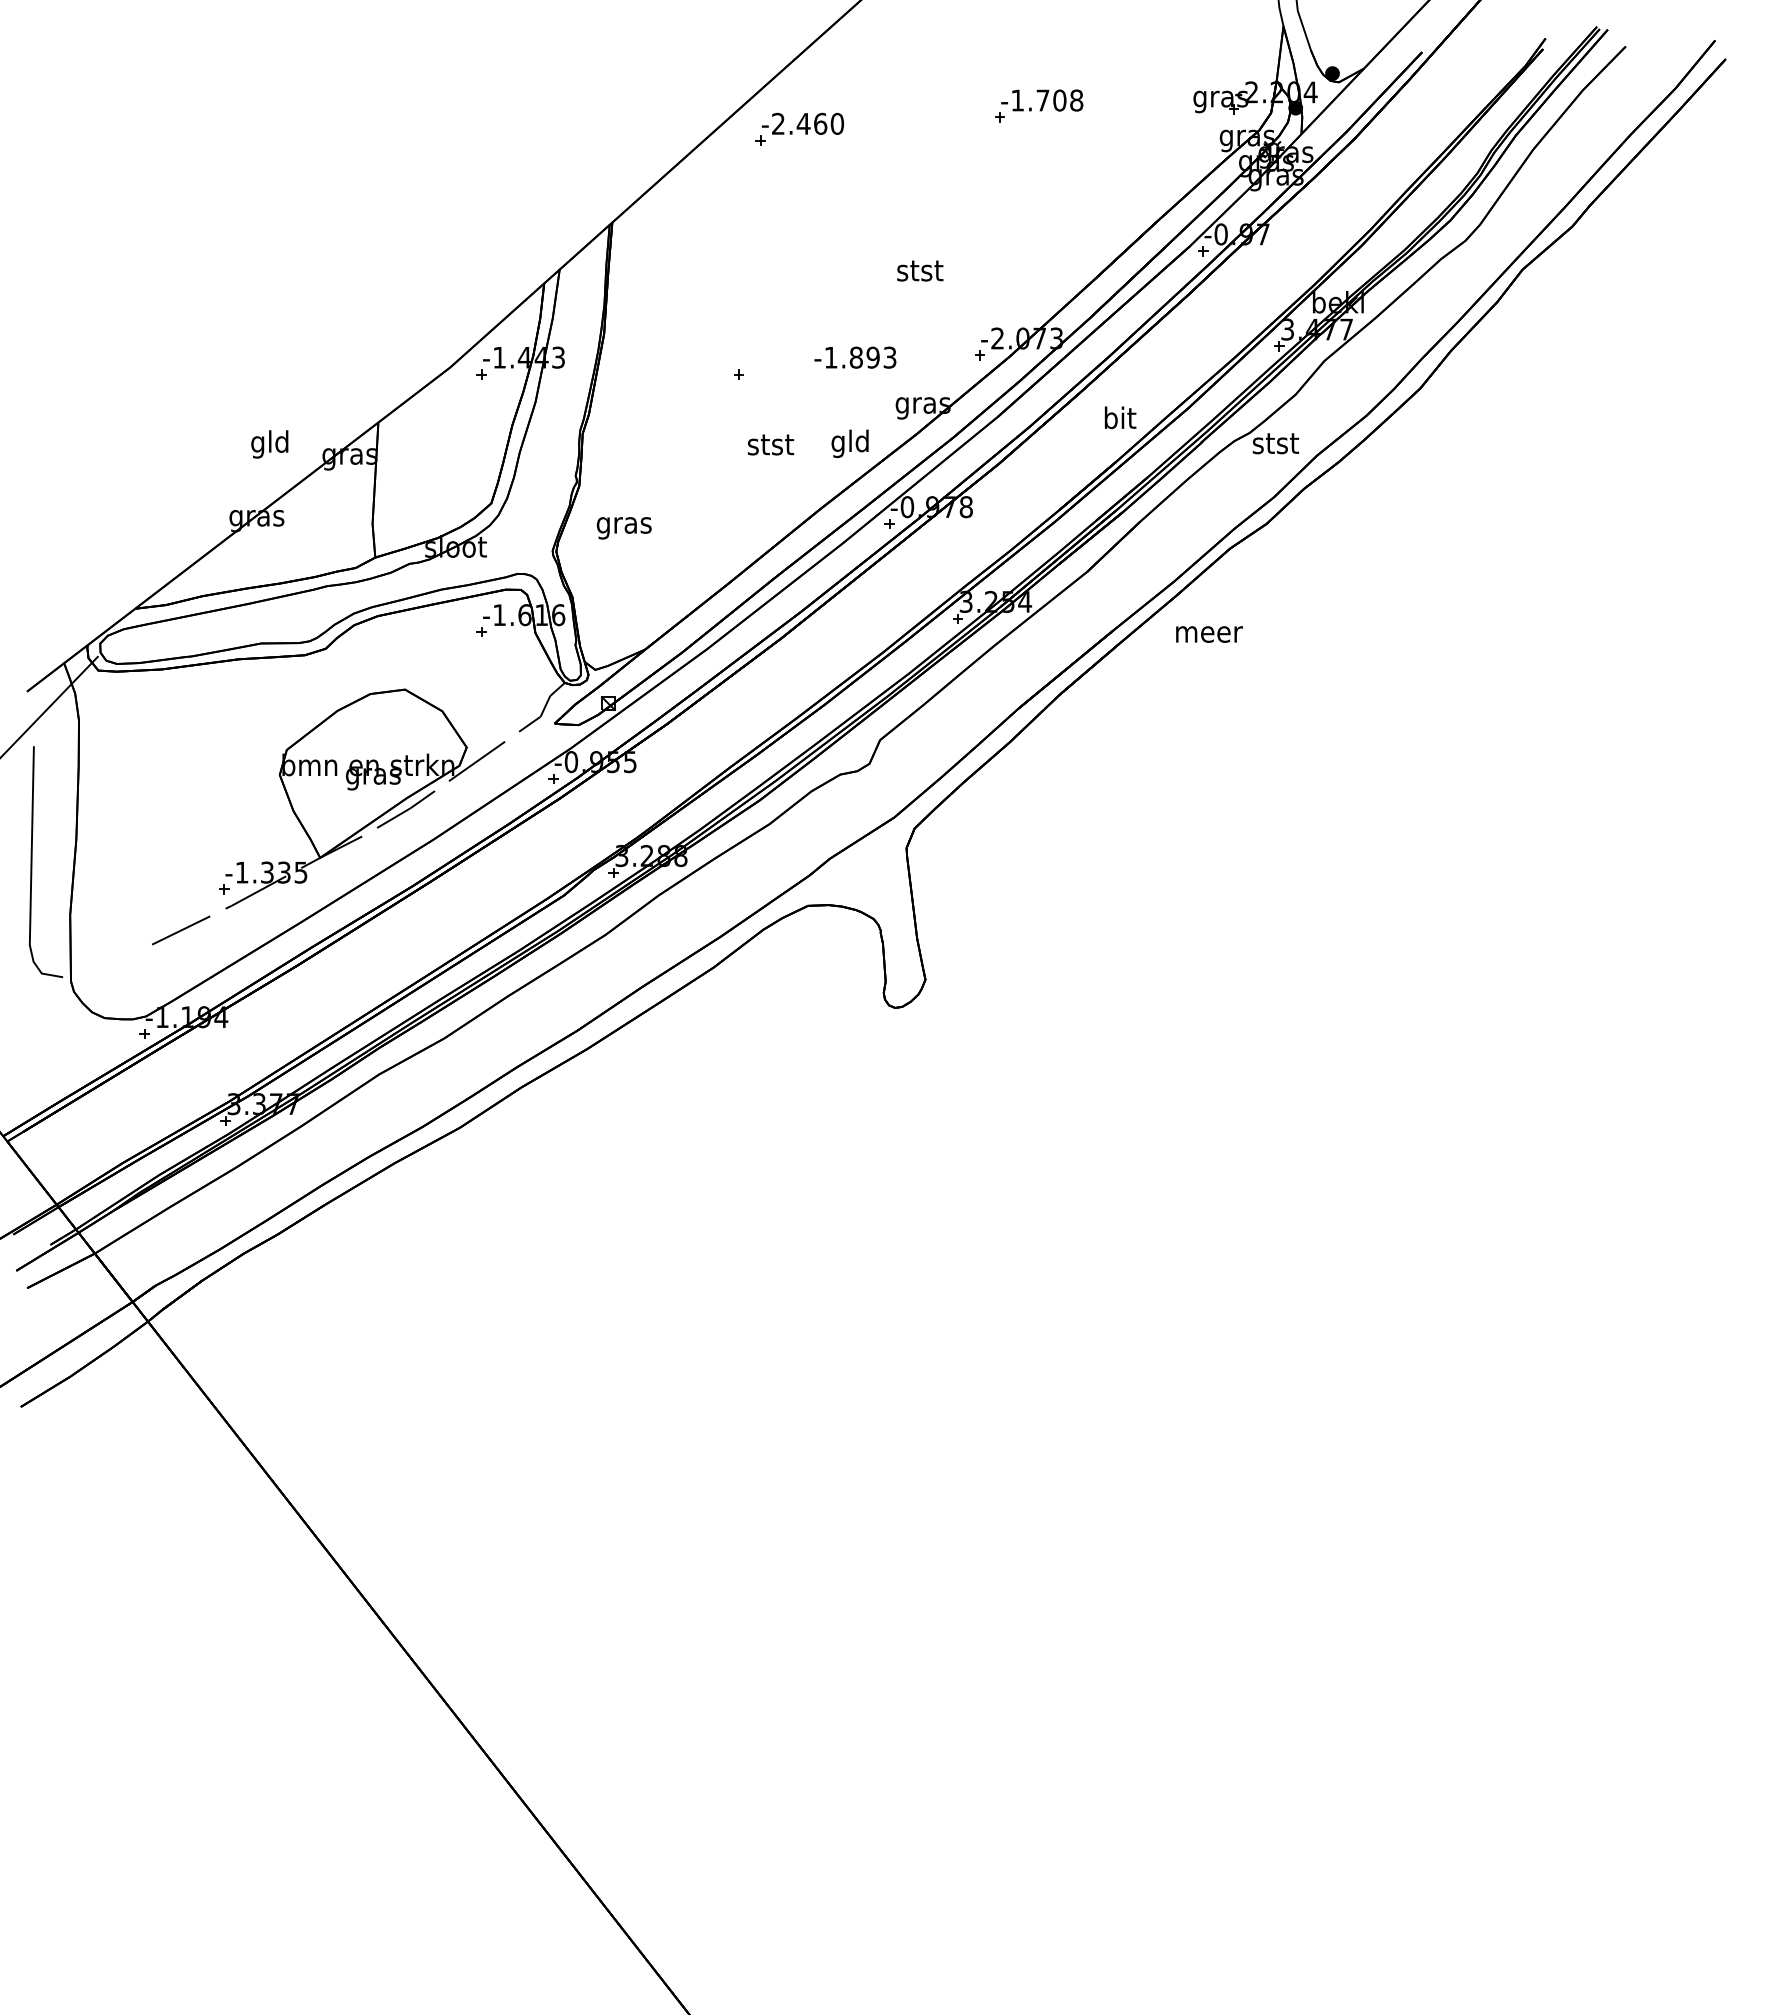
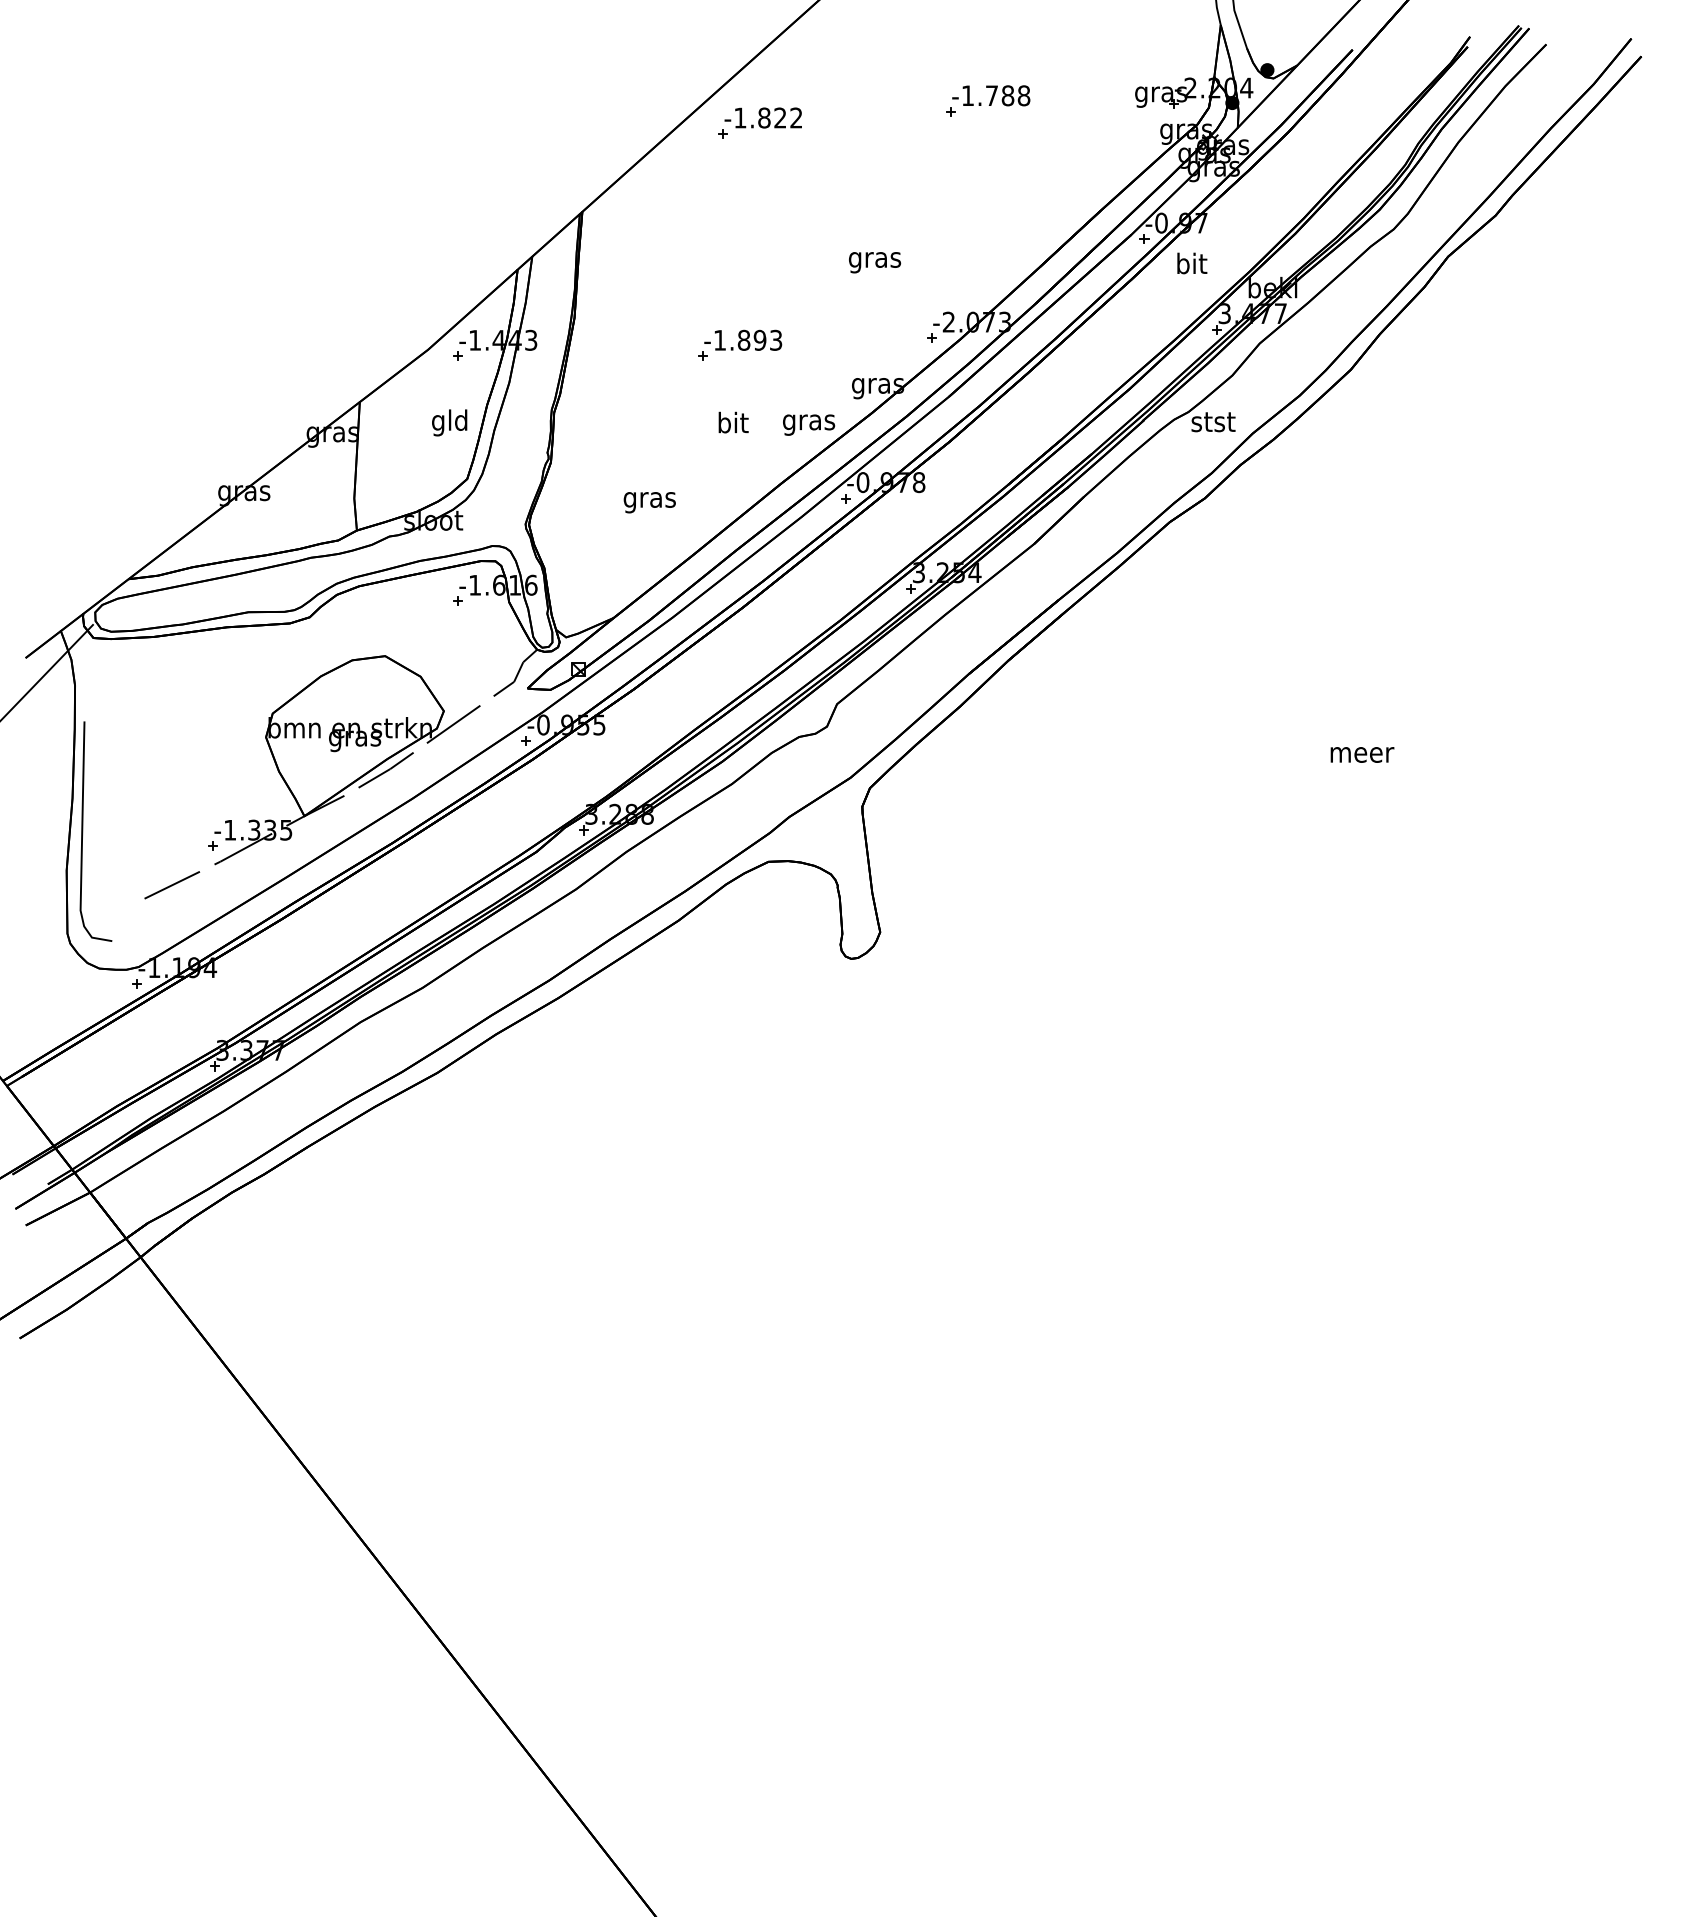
text: (1059, 100) -> (1007, 95), -1.708 -> -1.788
text: (808, 123) -> (768, 117), -2.460 -> -1.822
text: (919, 273) -> (874, 260), stst -> gras
text: (855, 357) -> (743, 340), moved
text: (1120, 417) -> (1192, 263), moved
text: (770, 443) -> (732, 422), stst -> bit
text: (850, 443) -> (808, 422), gld -> gras
text: (269, 444) -> (449, 422), moved
text: (623, 528) -> (649, 502), moved
text: (1209, 634) -> (1362, 754), moved
line: (32, 862) -> (83, 831), moved

